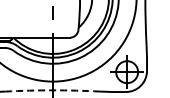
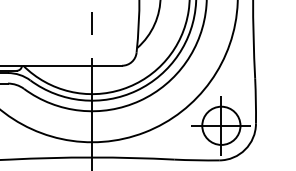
arc: (52, 90) -> (91, 157), dashed -> solid

